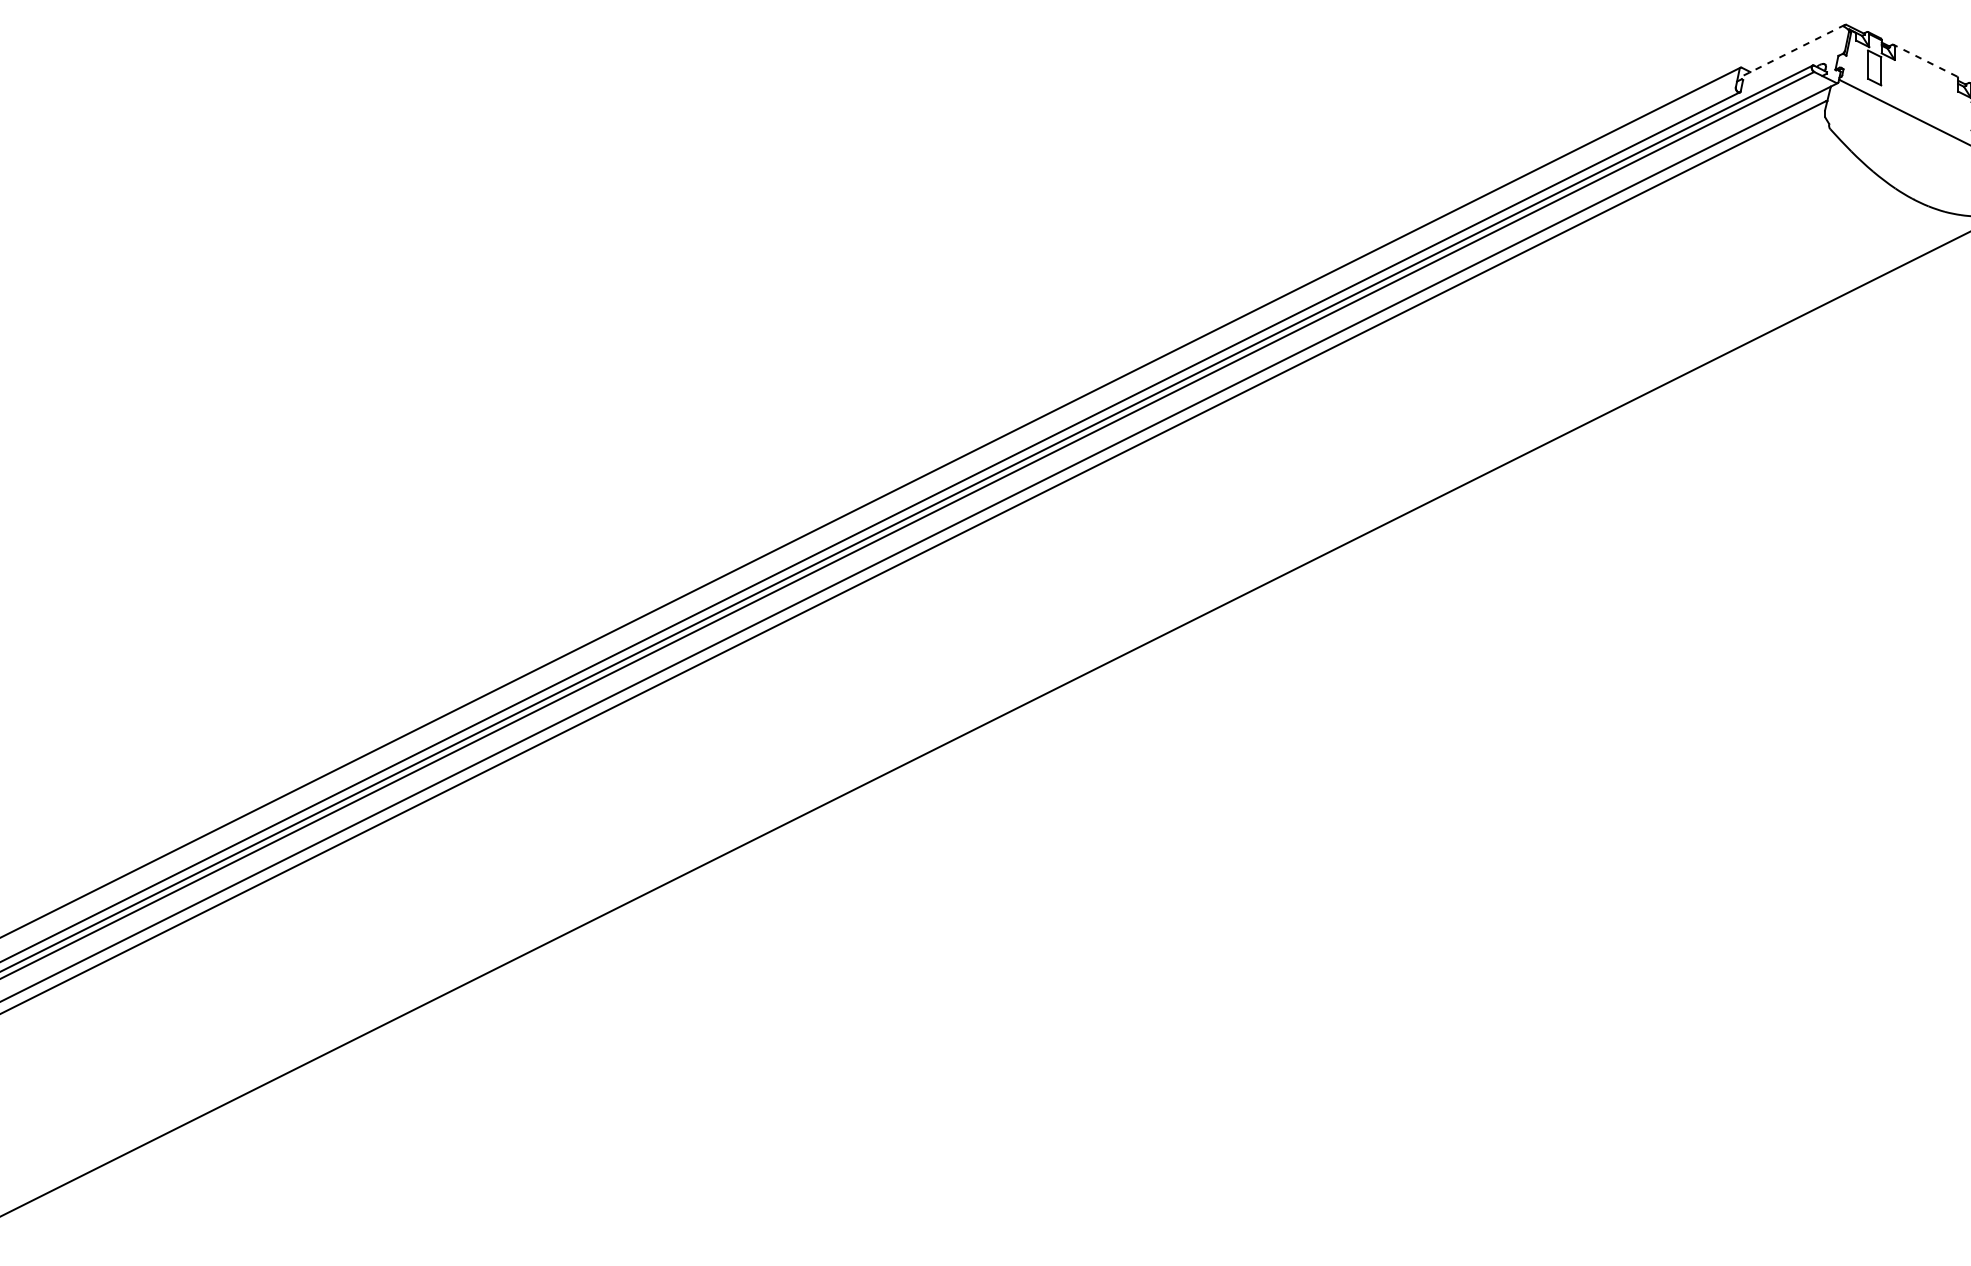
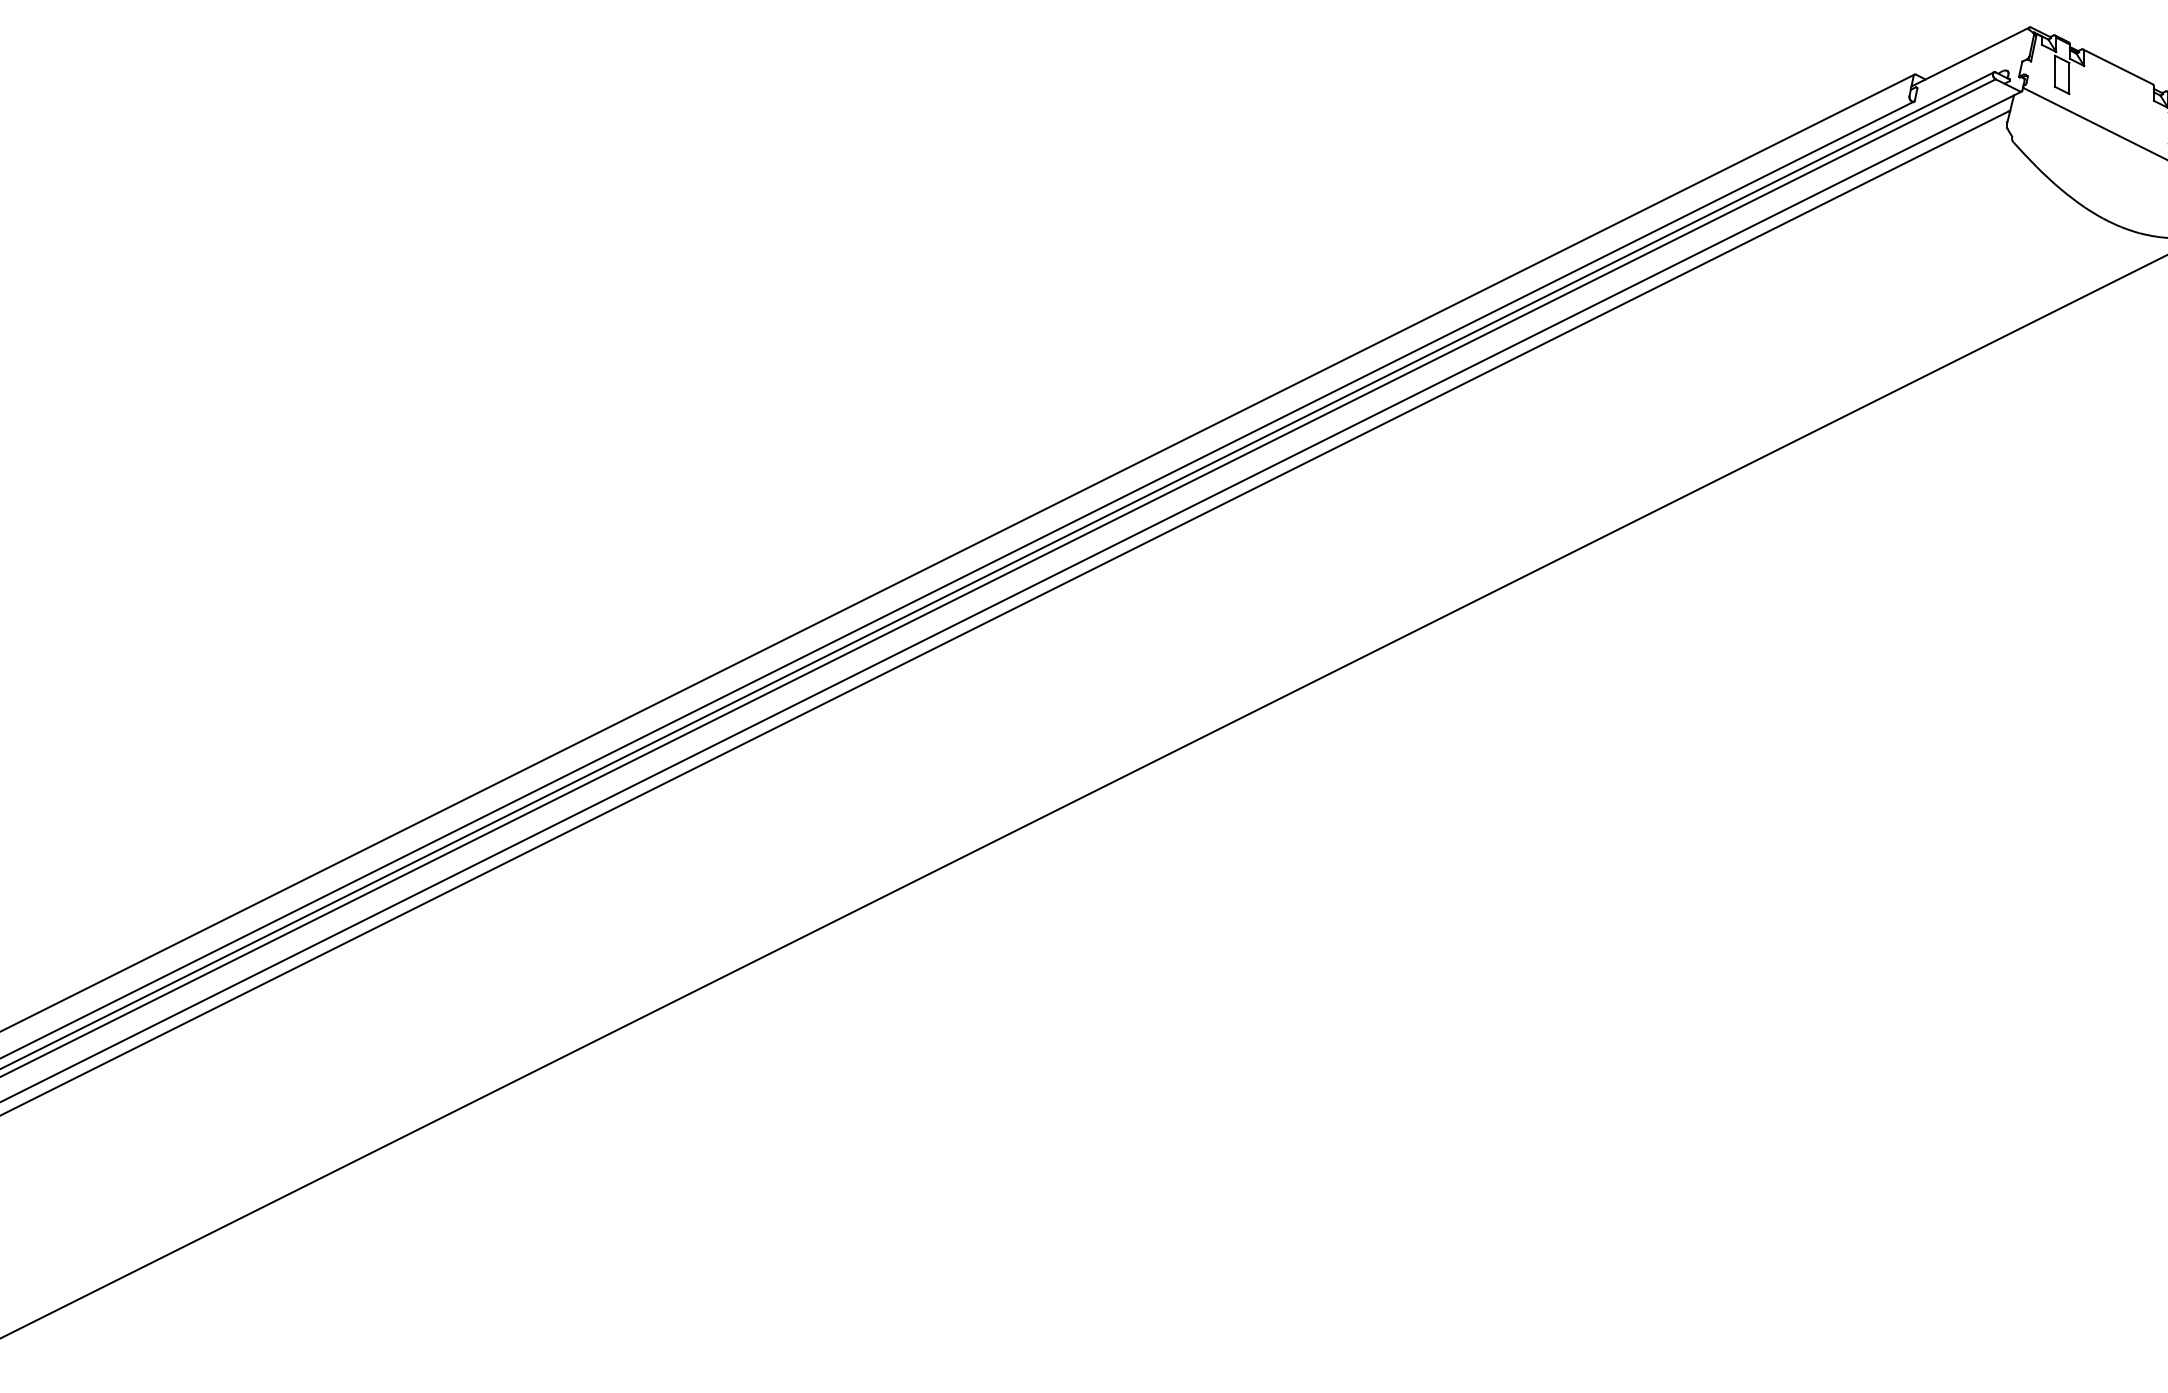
line: (1791, 52) -> (1970, 57), dashed -> solid
line: (1924, 60) -> (2117, 66), dashed -> solid

